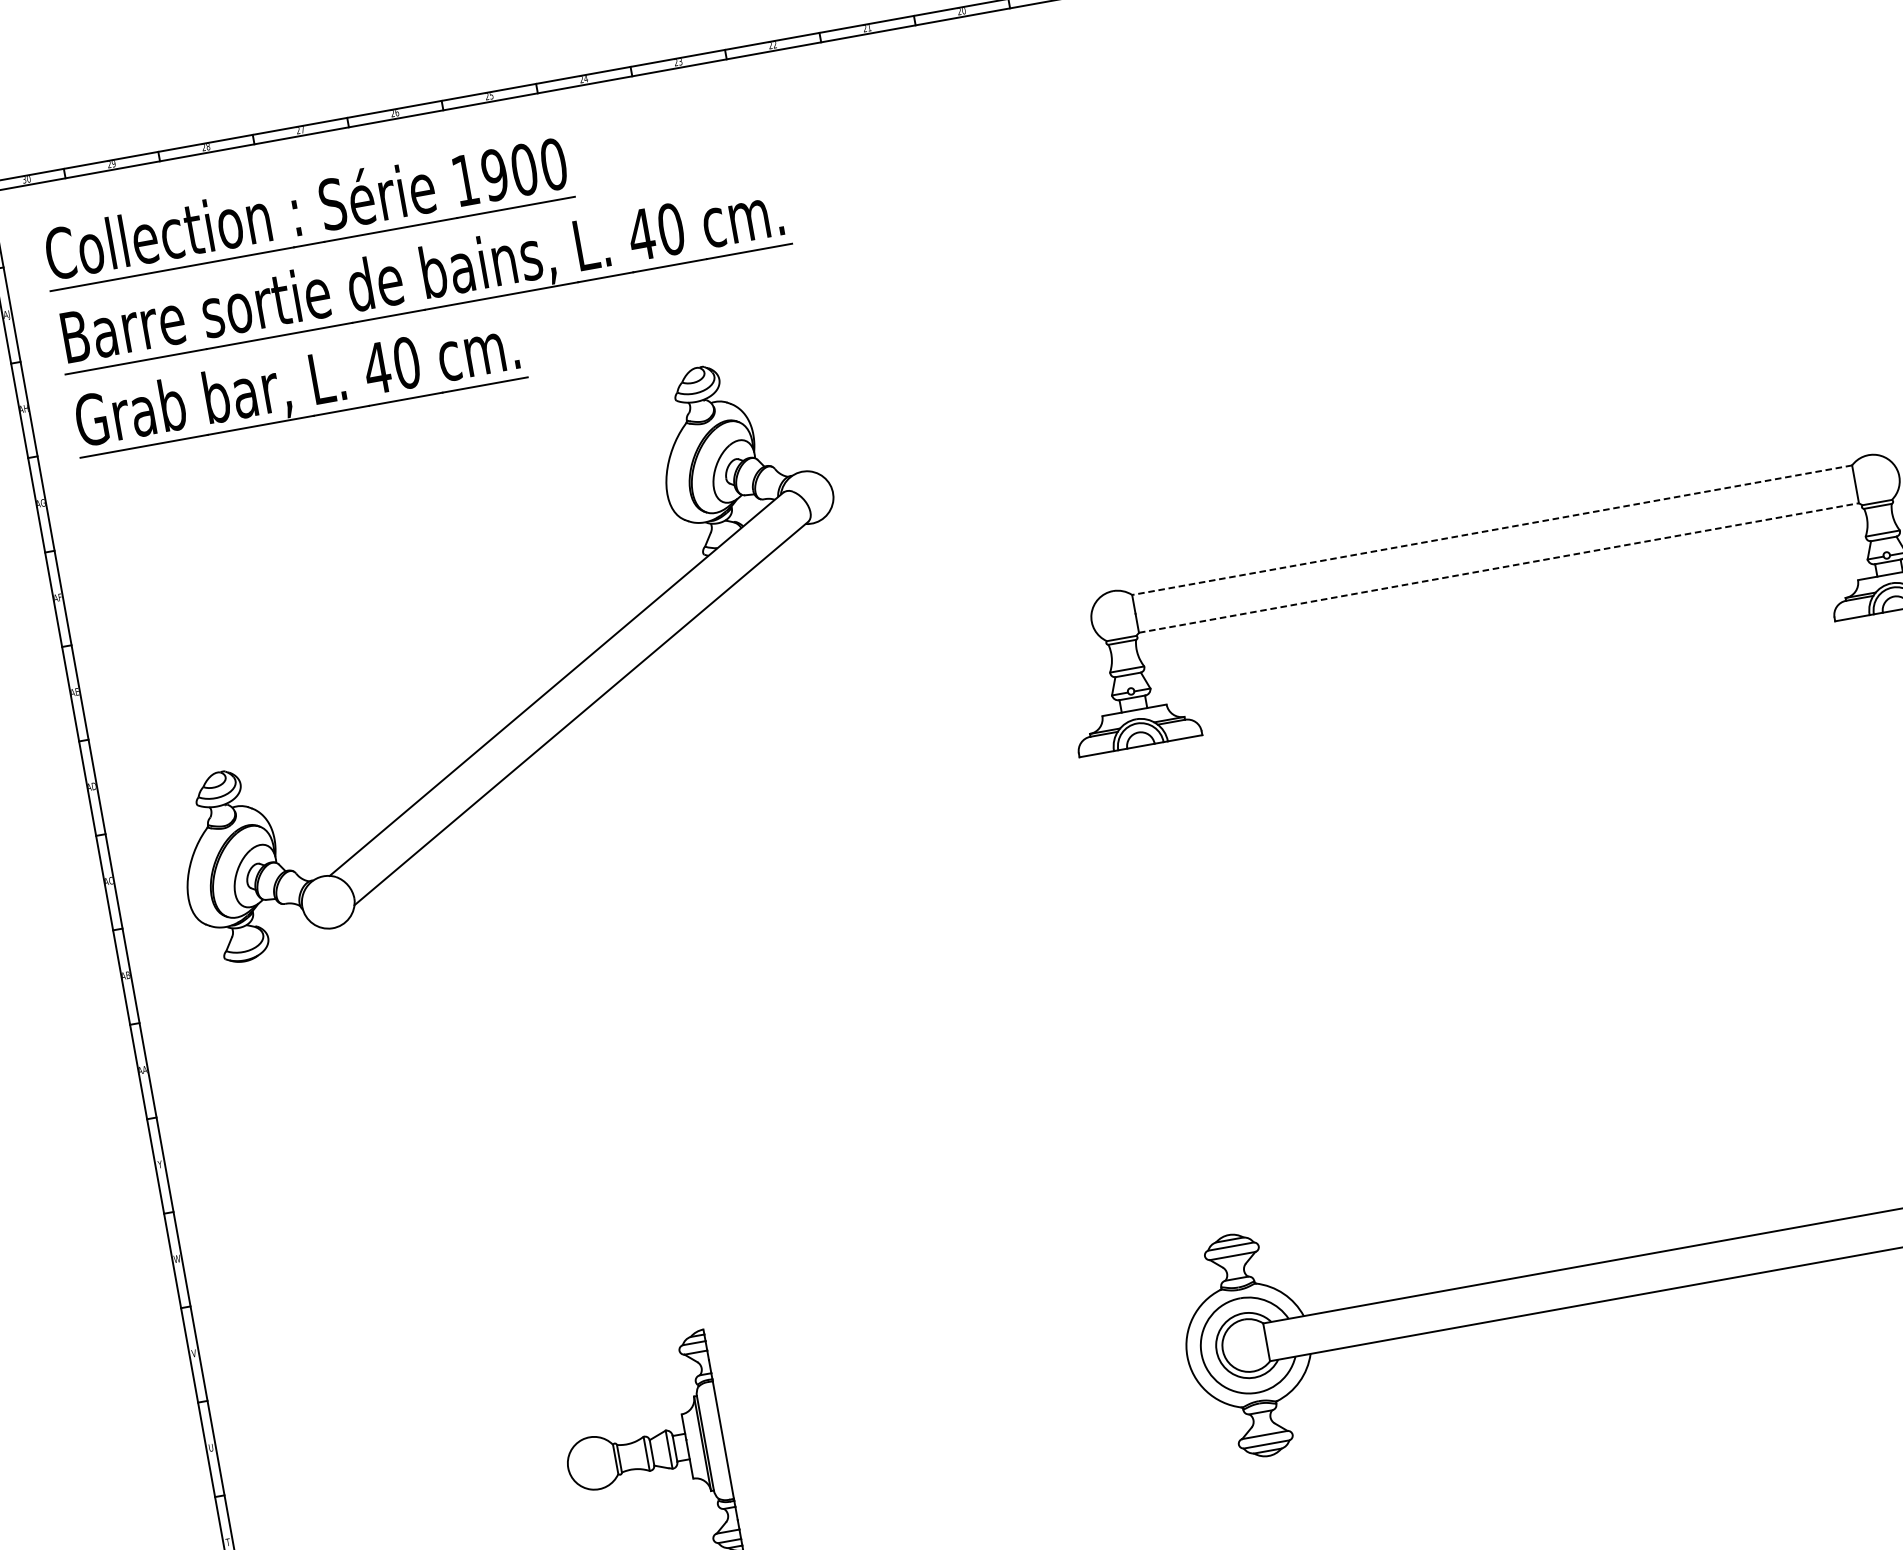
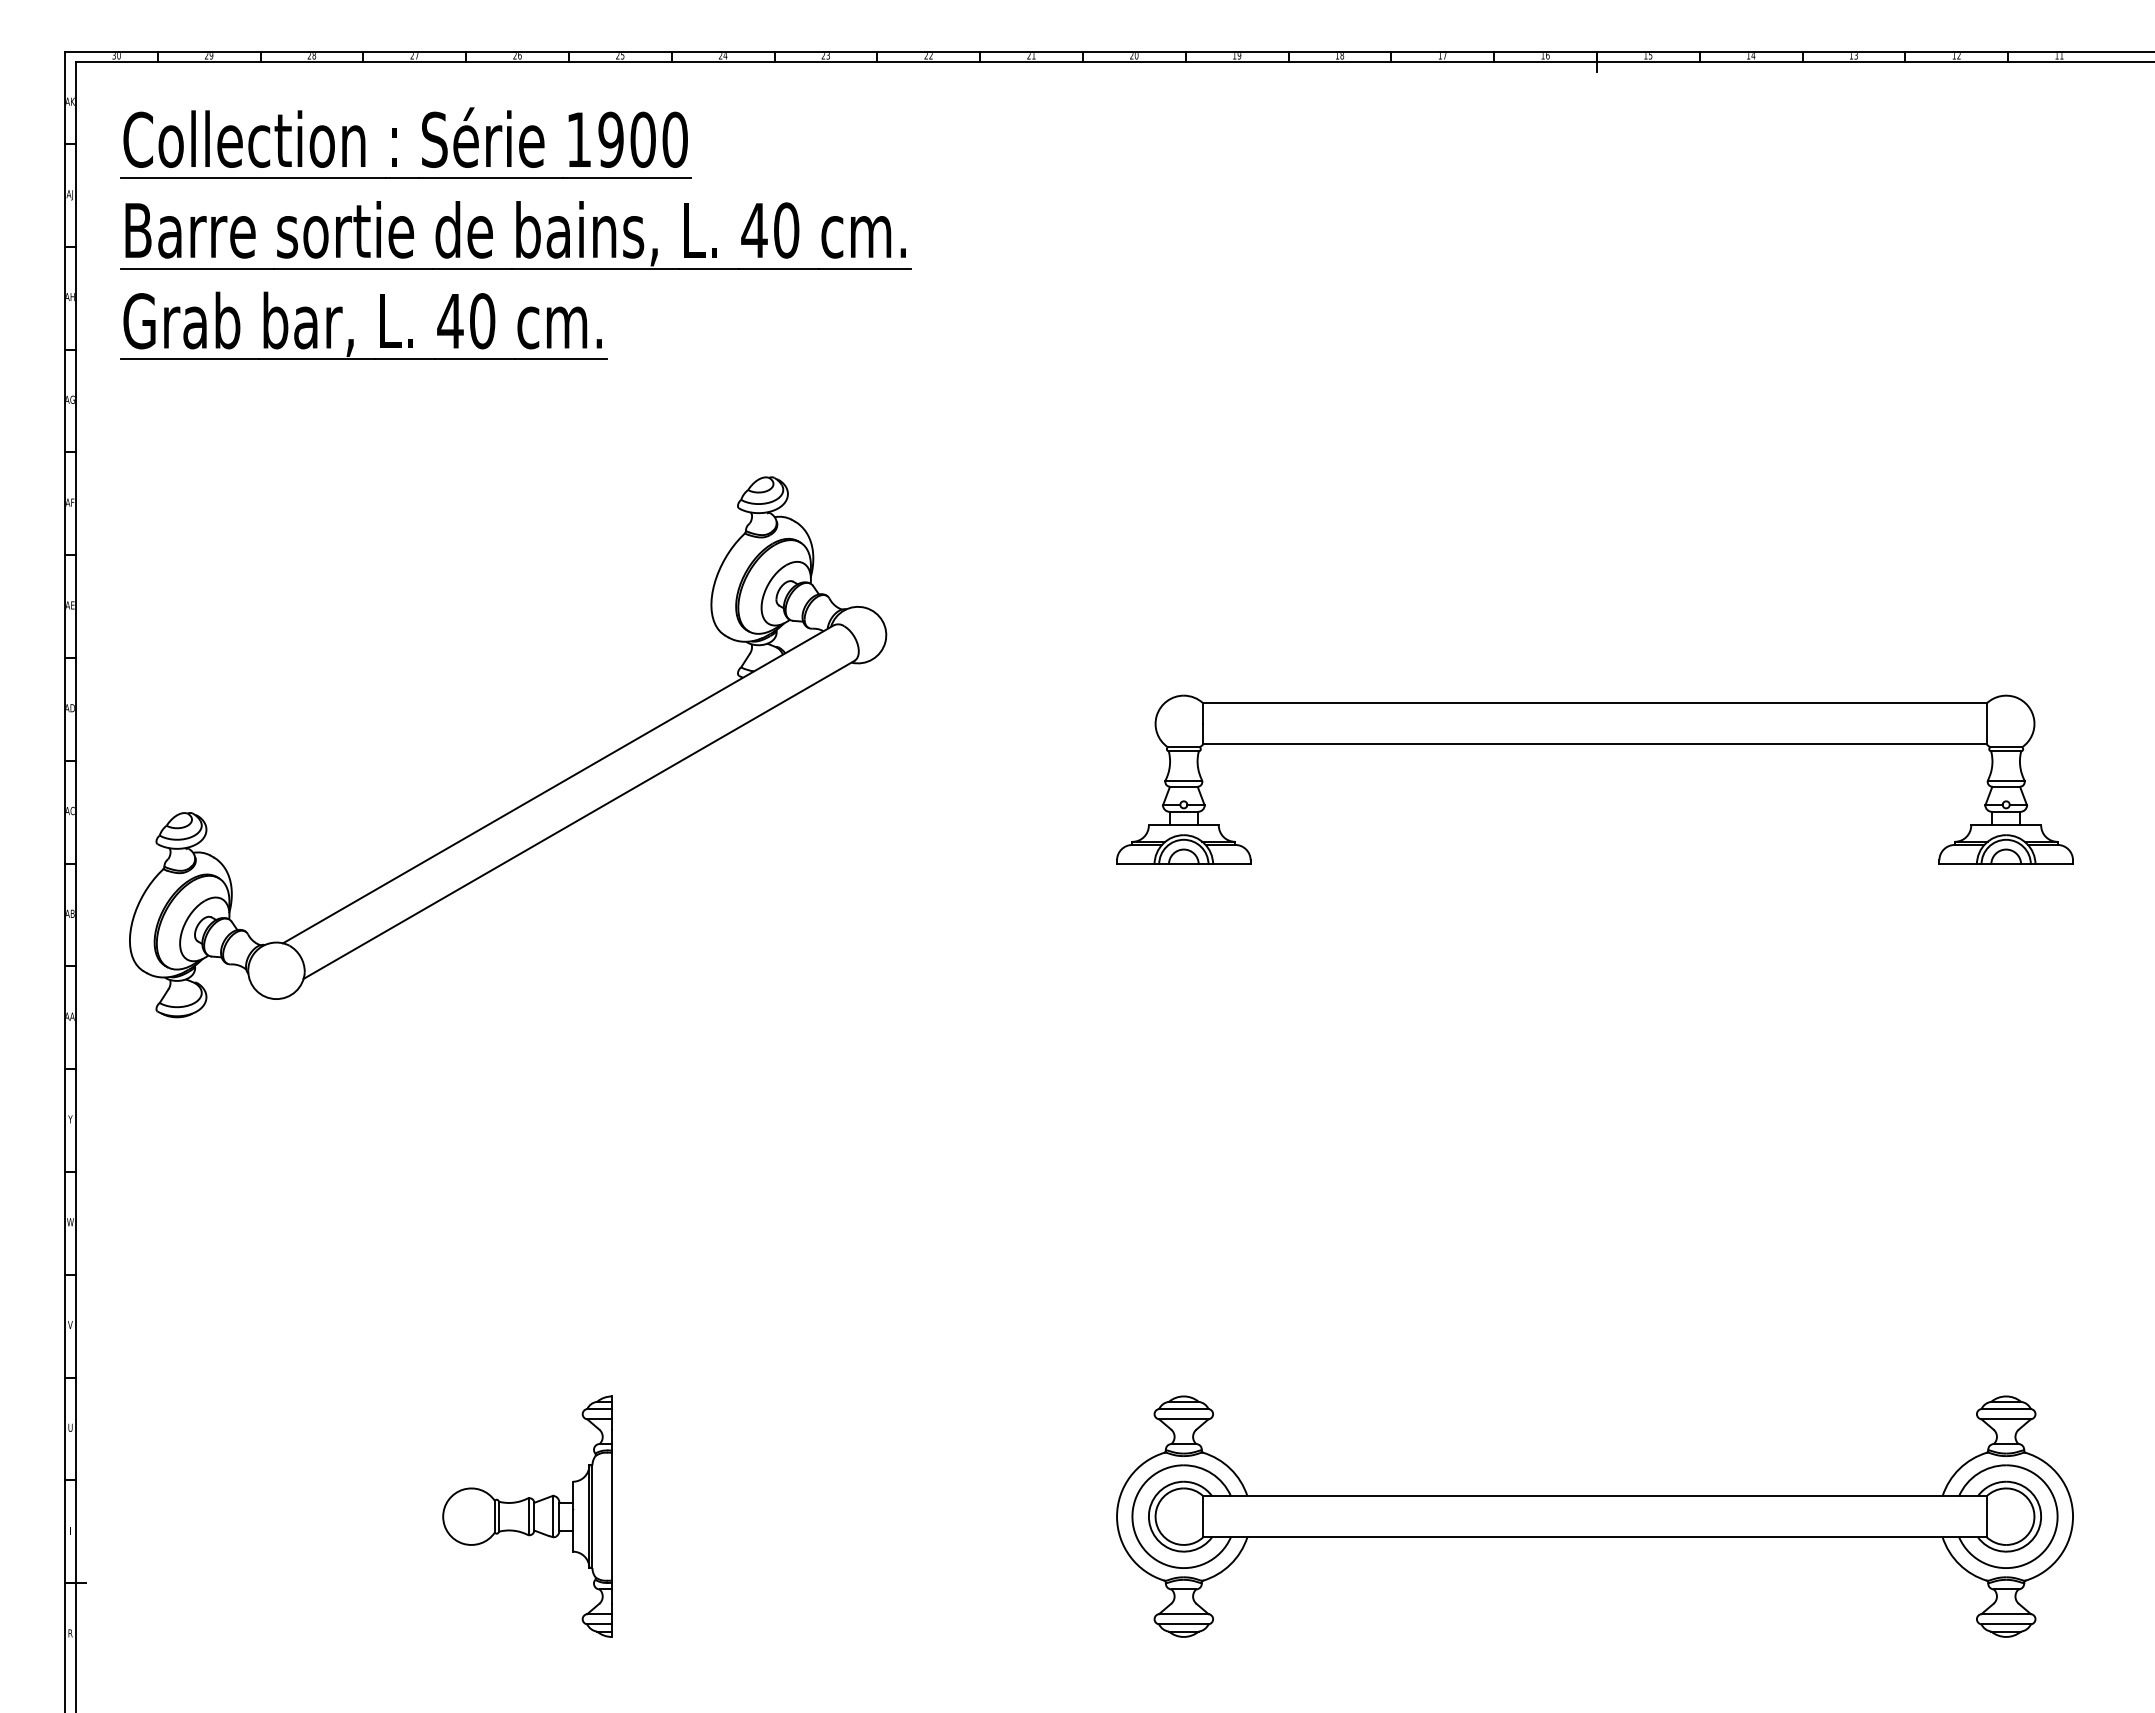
line: (1492, 530) -> (1595, 703), dashed -> solid
line: (1499, 567) -> (1595, 744), dashed -> solid
part: (538, 698) -> (536, 795), moved

